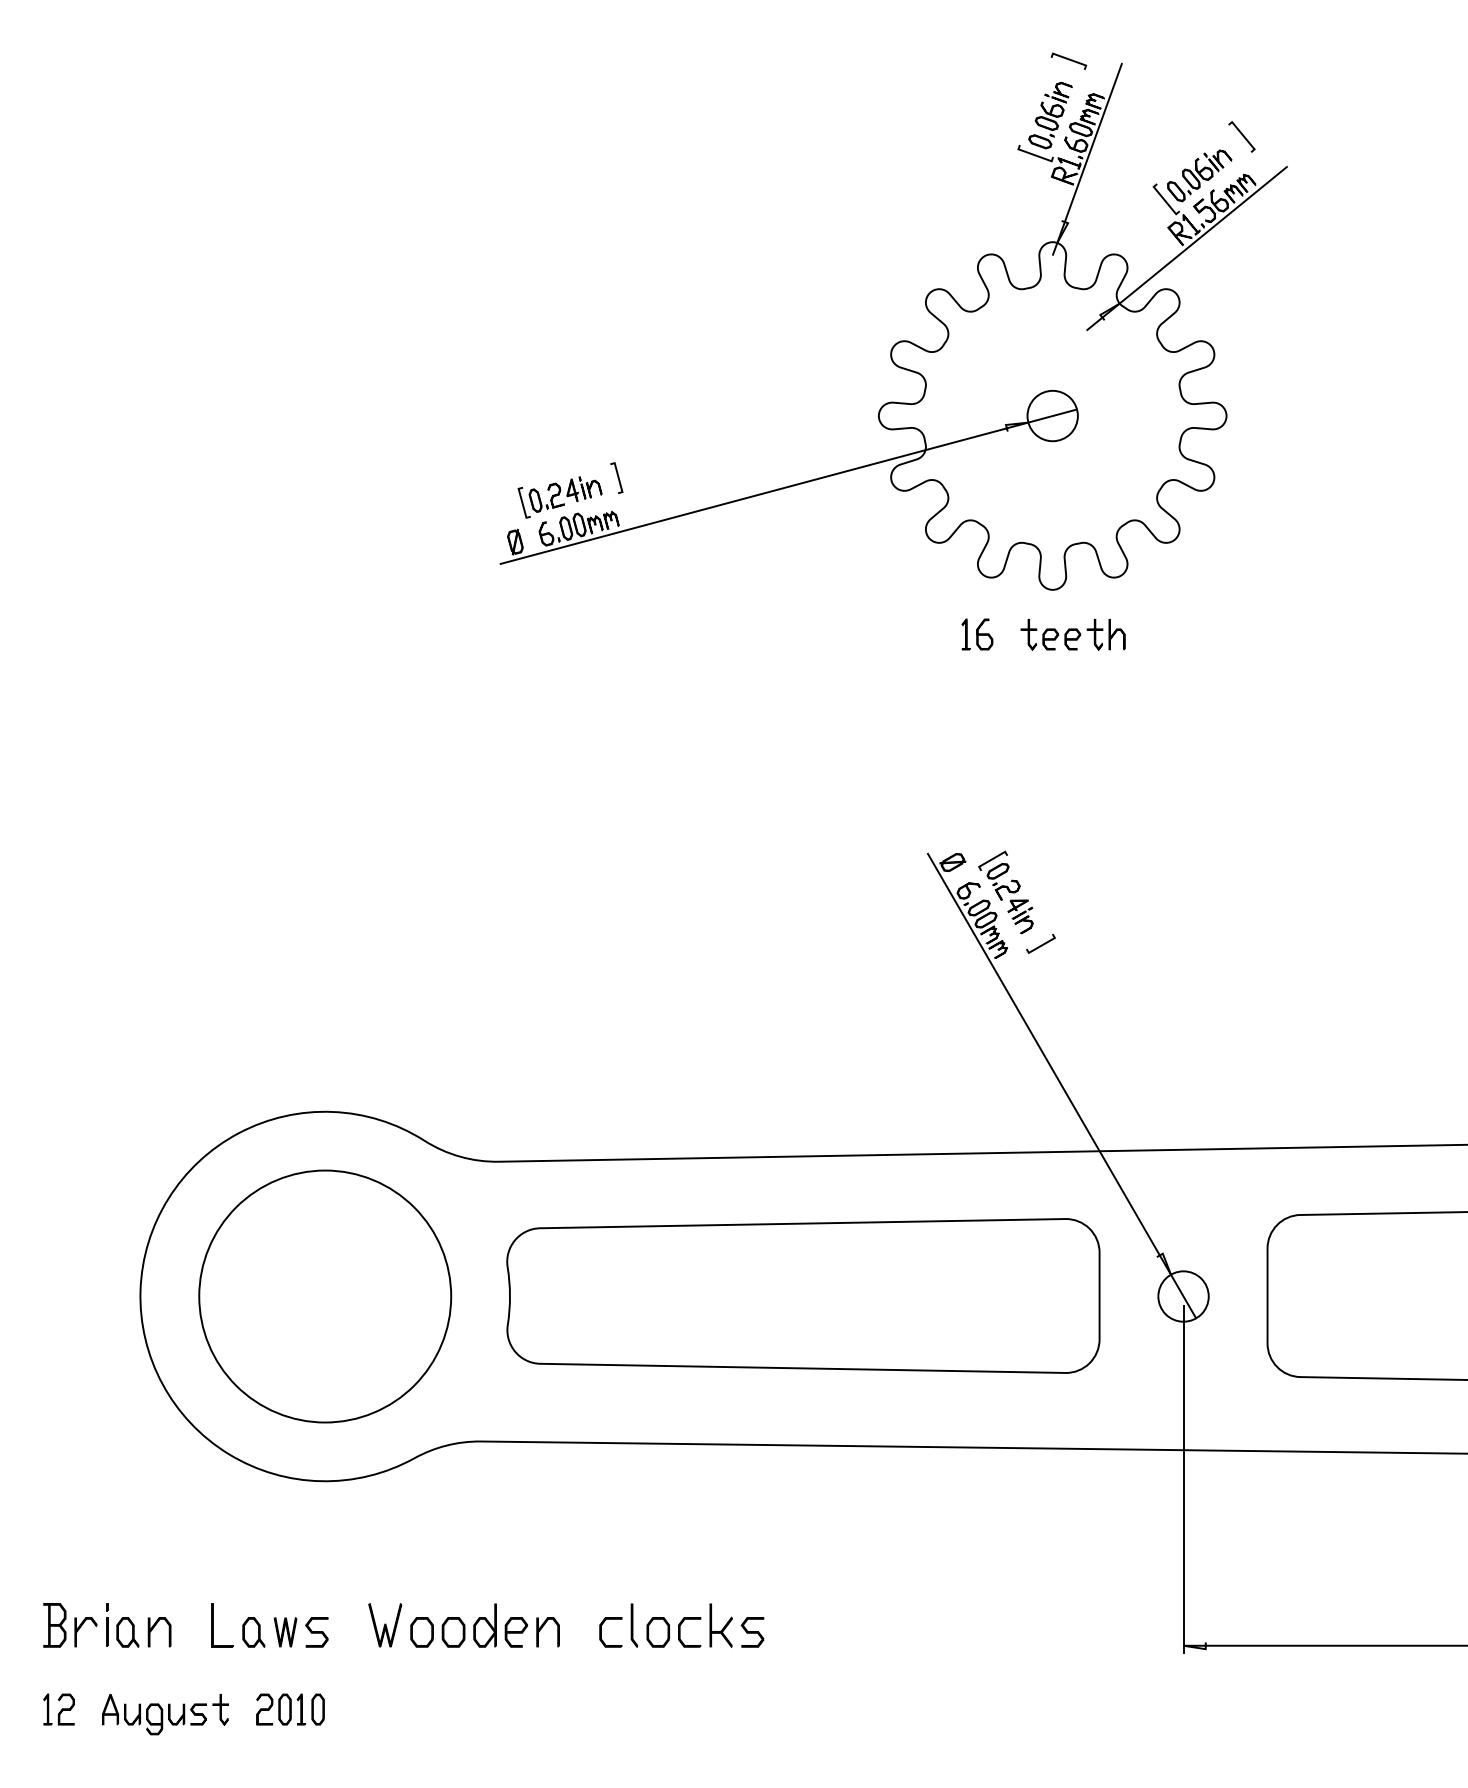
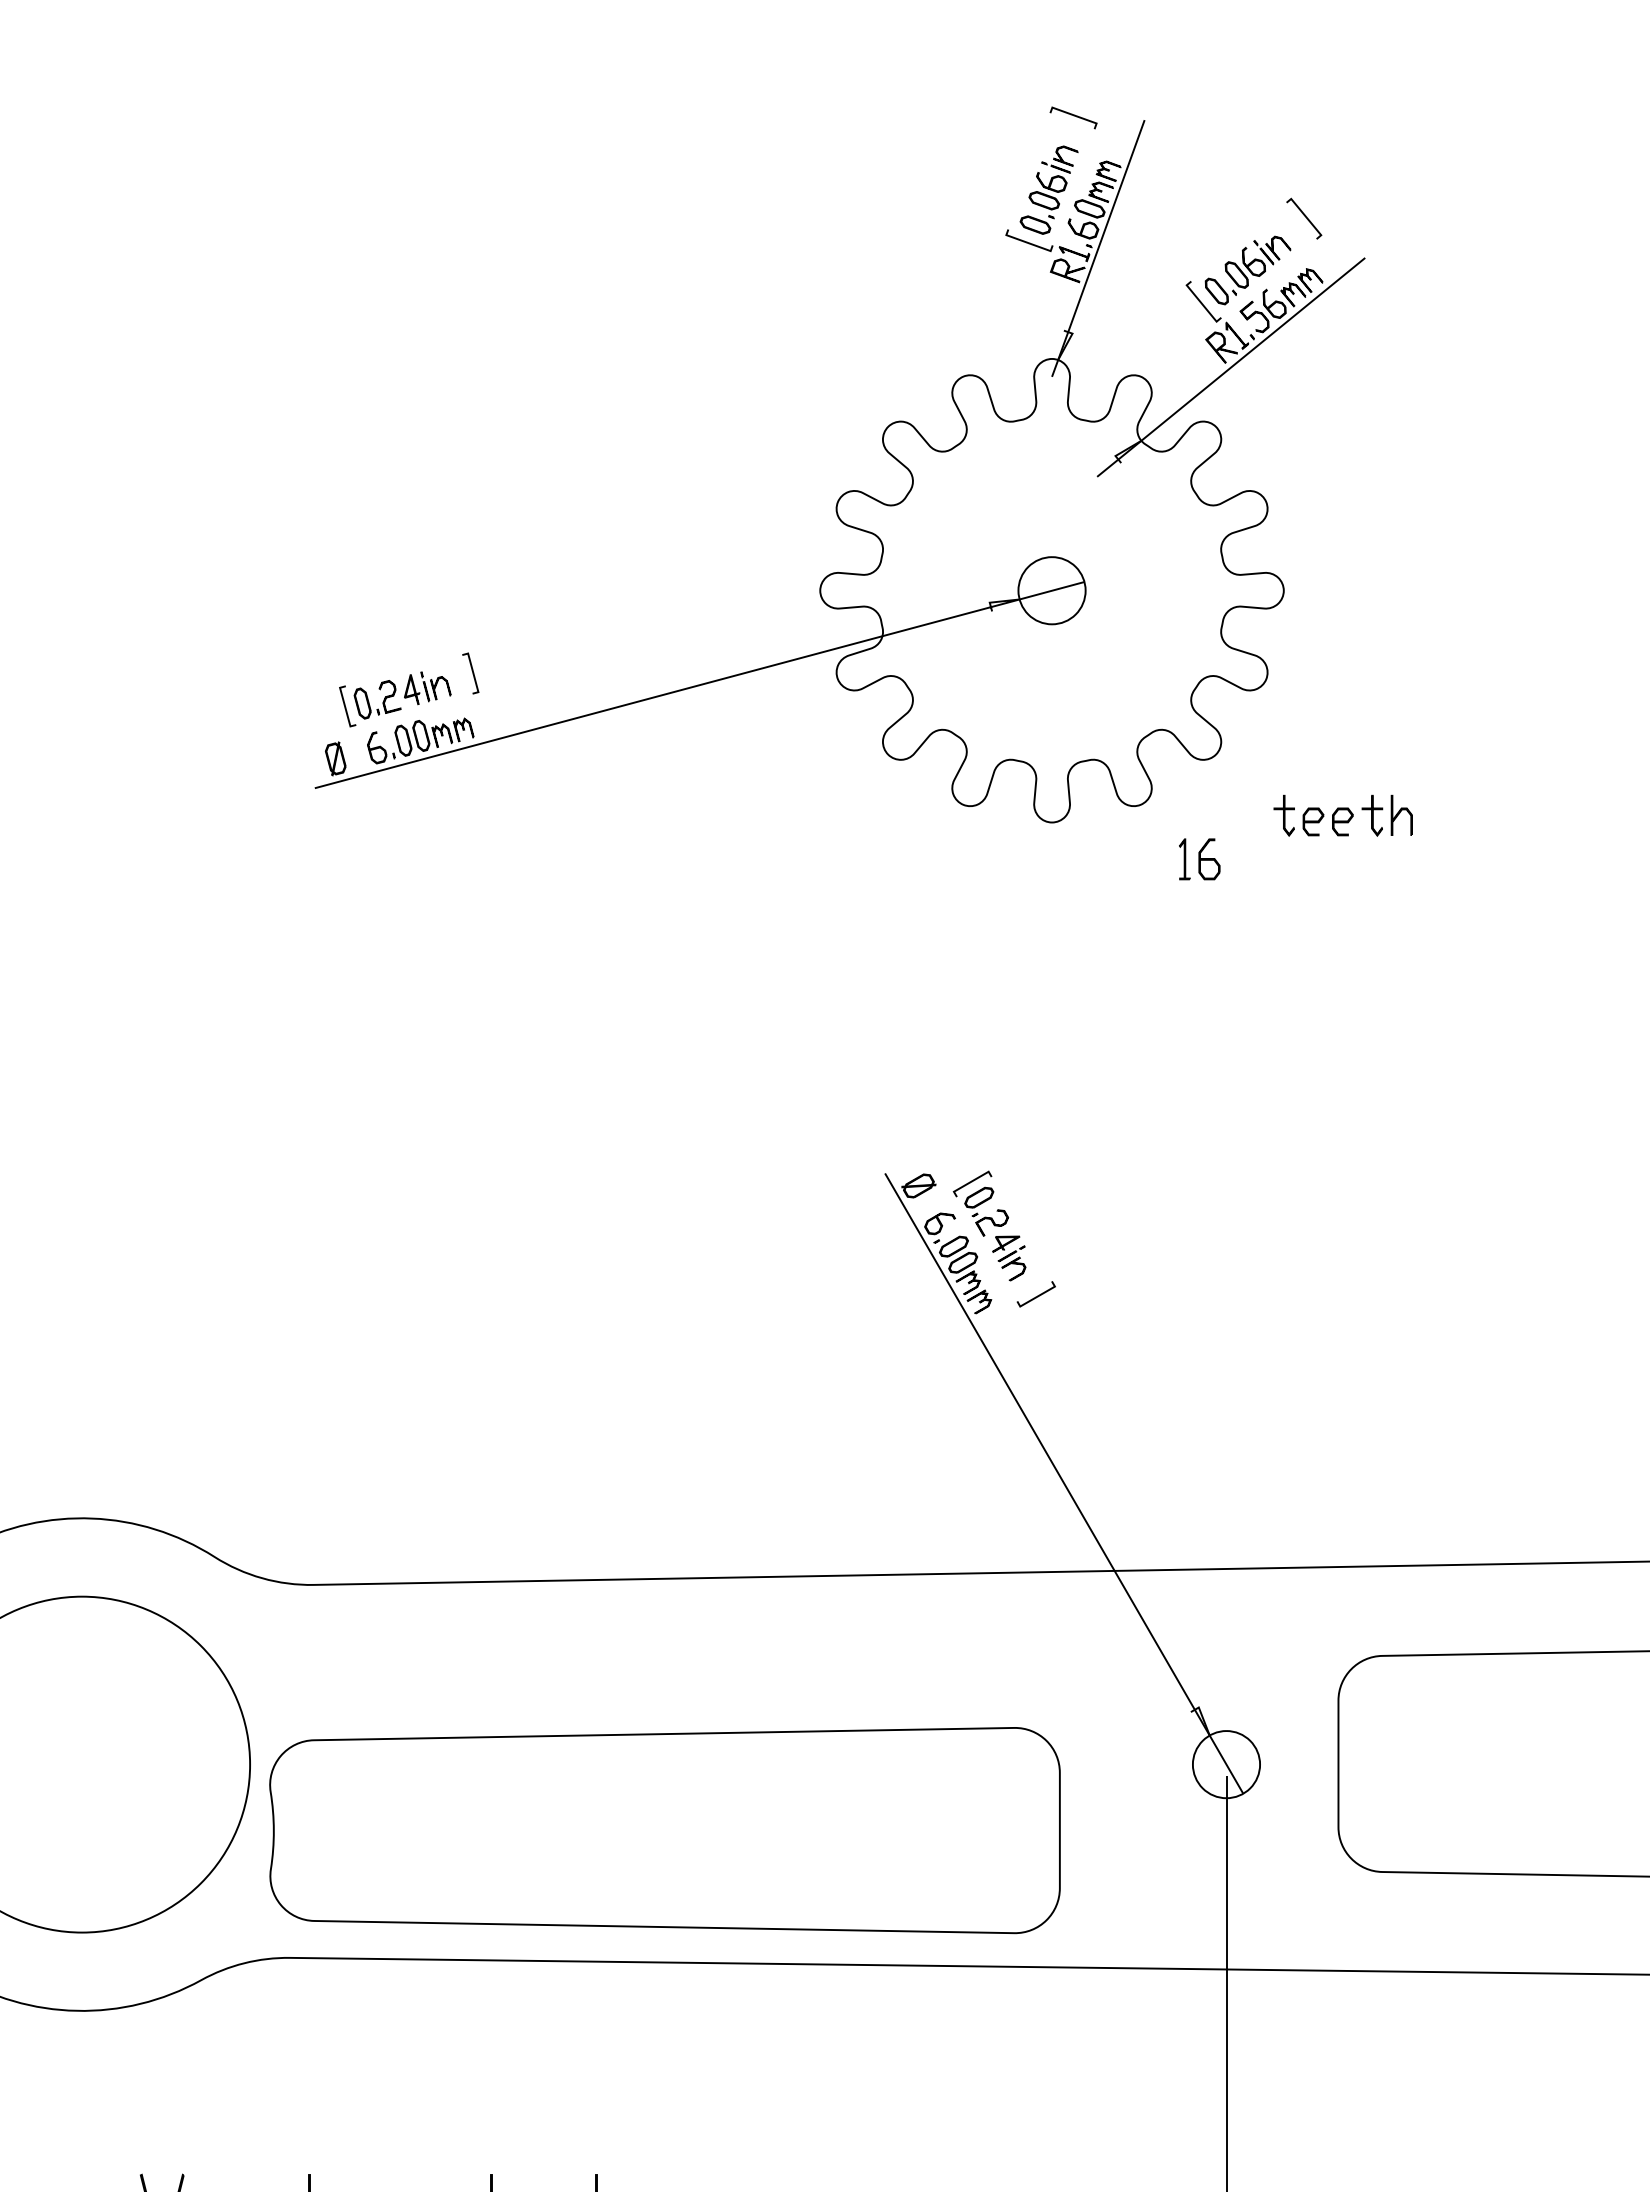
part: (977, 634) -> (1199, 859), moved
part: (1072, 634) -> (1342, 815), moved
part: (803, 1295) -> (665, 1829), moved

